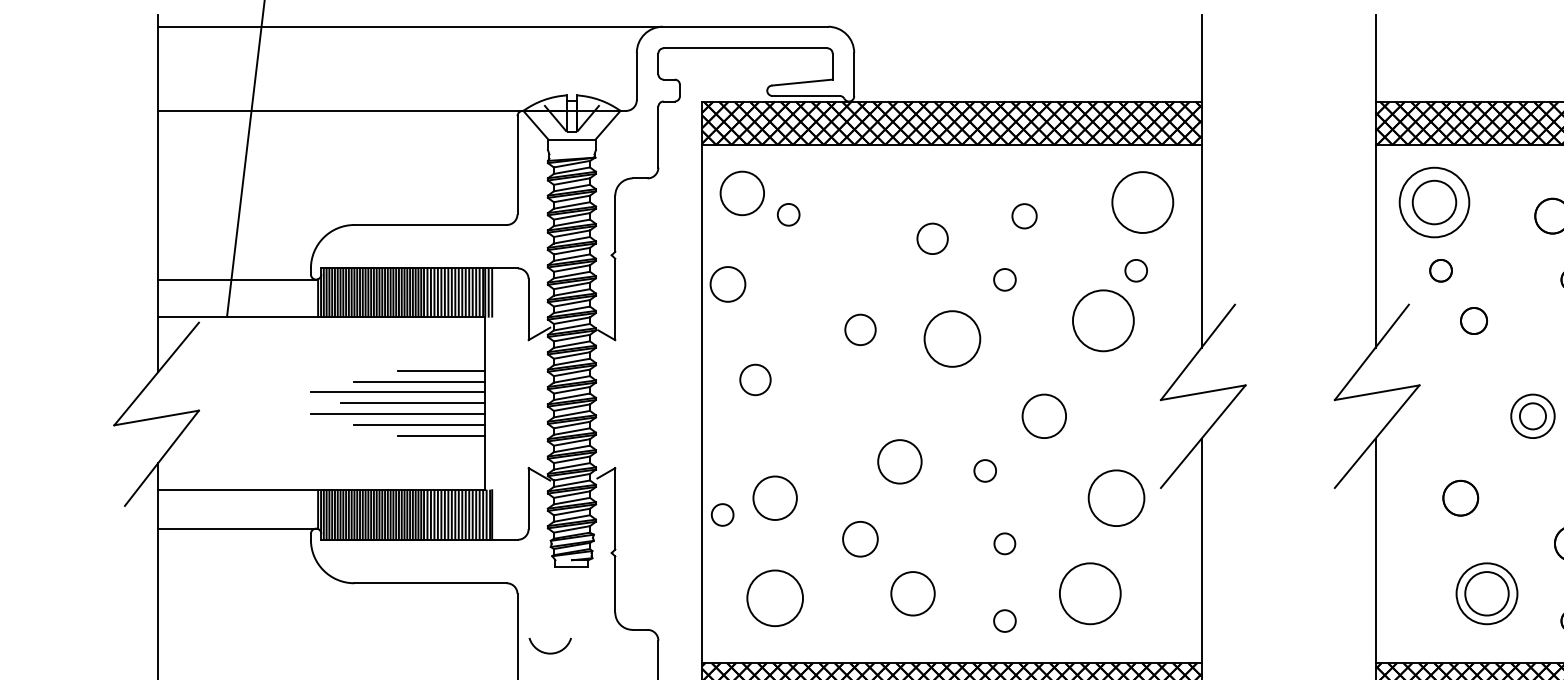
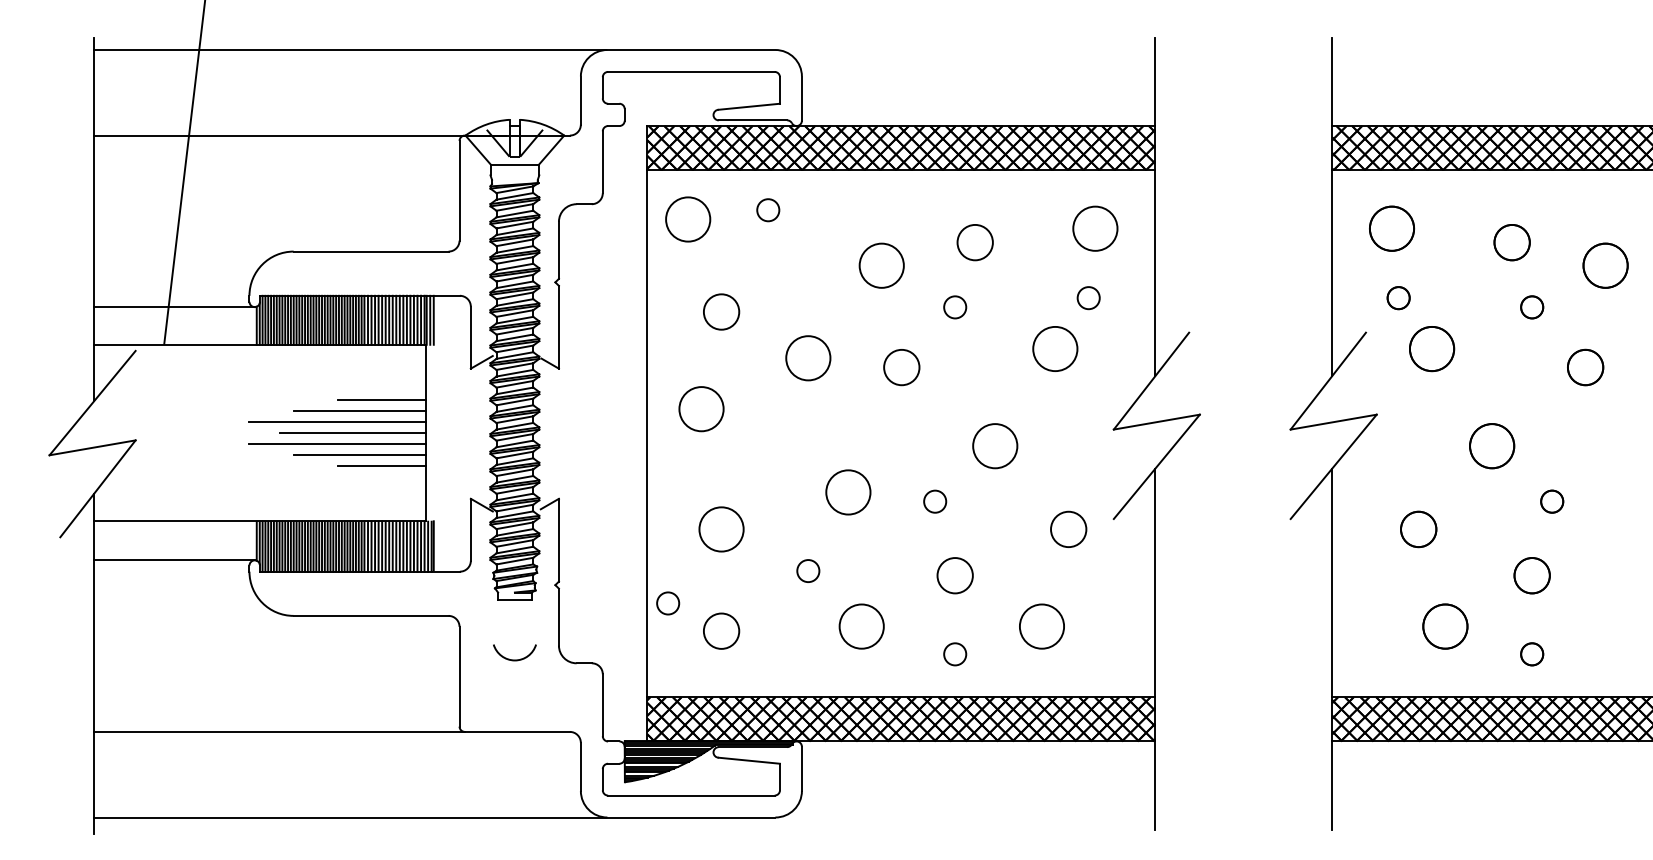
circle: (1142, 202) -> (1095, 228), size x0.71
circle: (1434, 202) -> (1391, 228), size x0.62
circle: (788, 215) -> (768, 210), moved
circle: (1023, 216) -> (974, 242), size x1.43
circle: (932, 238) -> (881, 265), size x1.43
circle: (727, 283) -> (721, 311), moved
circle: (1103, 320) -> (1055, 348), size x0.71
circle: (1474, 321) -> (1432, 349), size x1.67
circle: (860, 330) -> (808, 358), size x1.43
circle: (952, 338) -> (901, 367), size x0.62
circle: (755, 380) -> (701, 409), size x1.43
circle: (1533, 416) -> (1492, 446), size x1.67
circle: (1116, 498) -> (1068, 529), size x0.62
circle: (723, 515) -> (668, 603), moved
circle: (860, 538) -> (808, 570), size x0.62
circle: (1004, 543) -> (954, 575), size x1.67
circle: (1089, 593) -> (1041, 626), size x0.71
circle: (1487, 593) -> (1445, 626), size x0.71
circle: (775, 597) -> (721, 630), size x0.62
arc: (549, 652) -> (514, 659), moved

